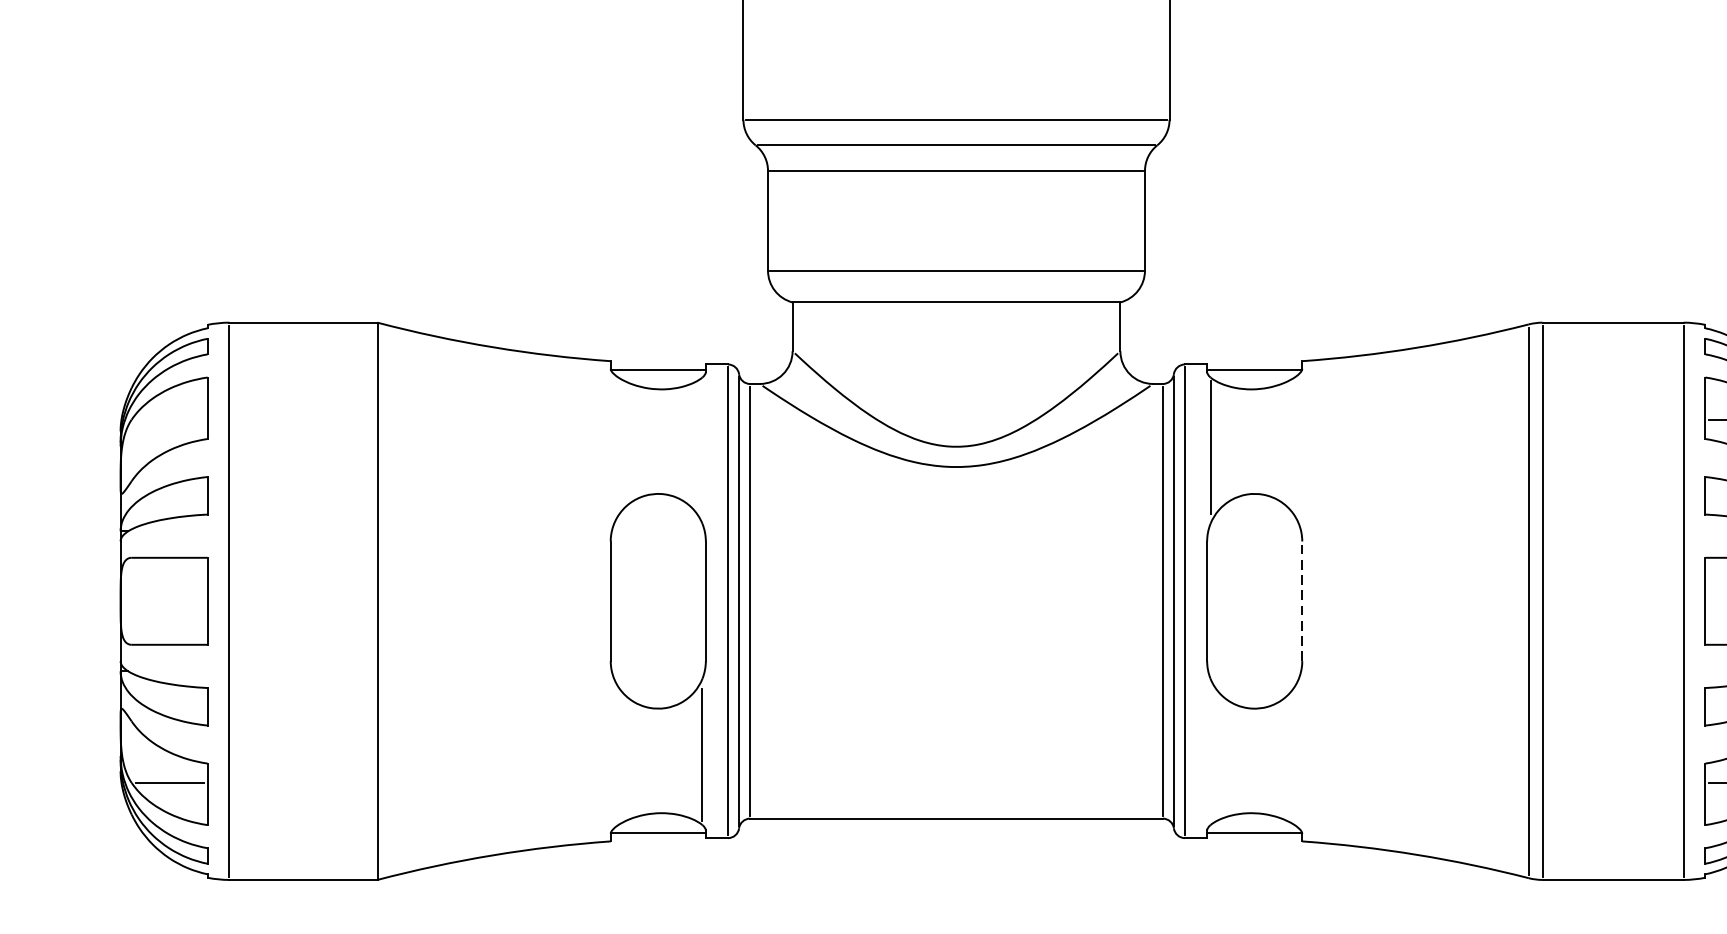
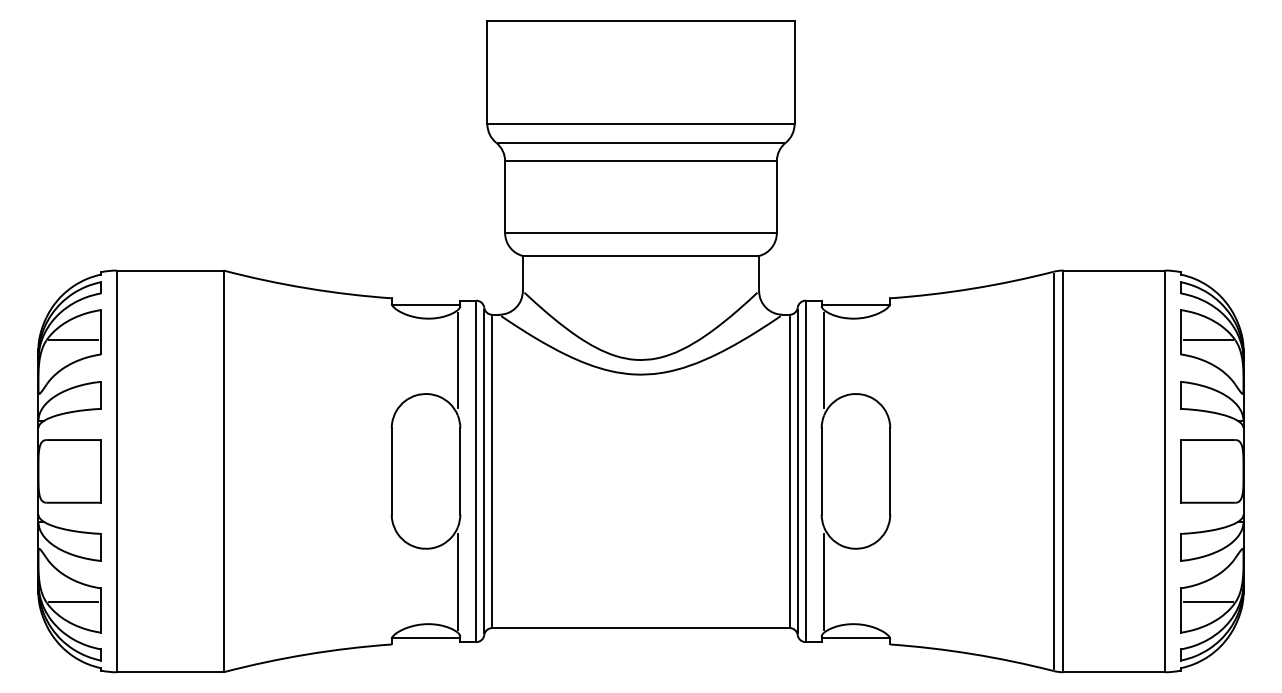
line: (169, 419) -> (73, 340), added
line: (701, 447) -> (457, 360), added
line: (1302, 600) -> (890, 470), dashed -> solid
line: (1211, 755) -> (824, 582), added

